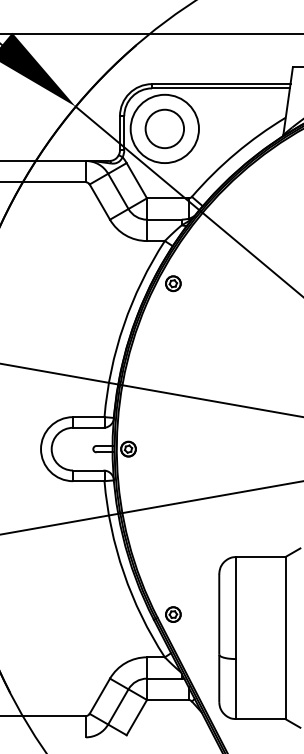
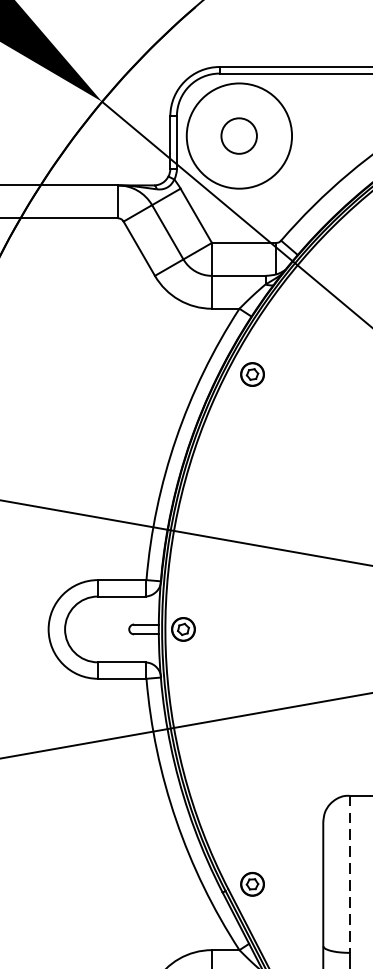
circle: (164, 128) -> (238, 135), size x0.6
line: (236, 608) -> (349, 874), solid -> dashed

